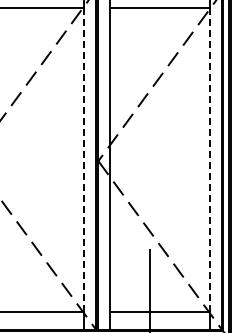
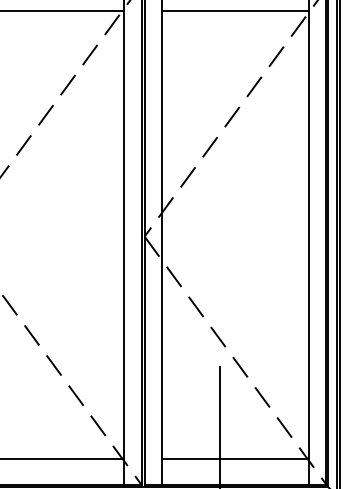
line: (84, 159) -> (124, 234), dashed -> solid
line: (210, 159) -> (309, 234), dashed -> solid

